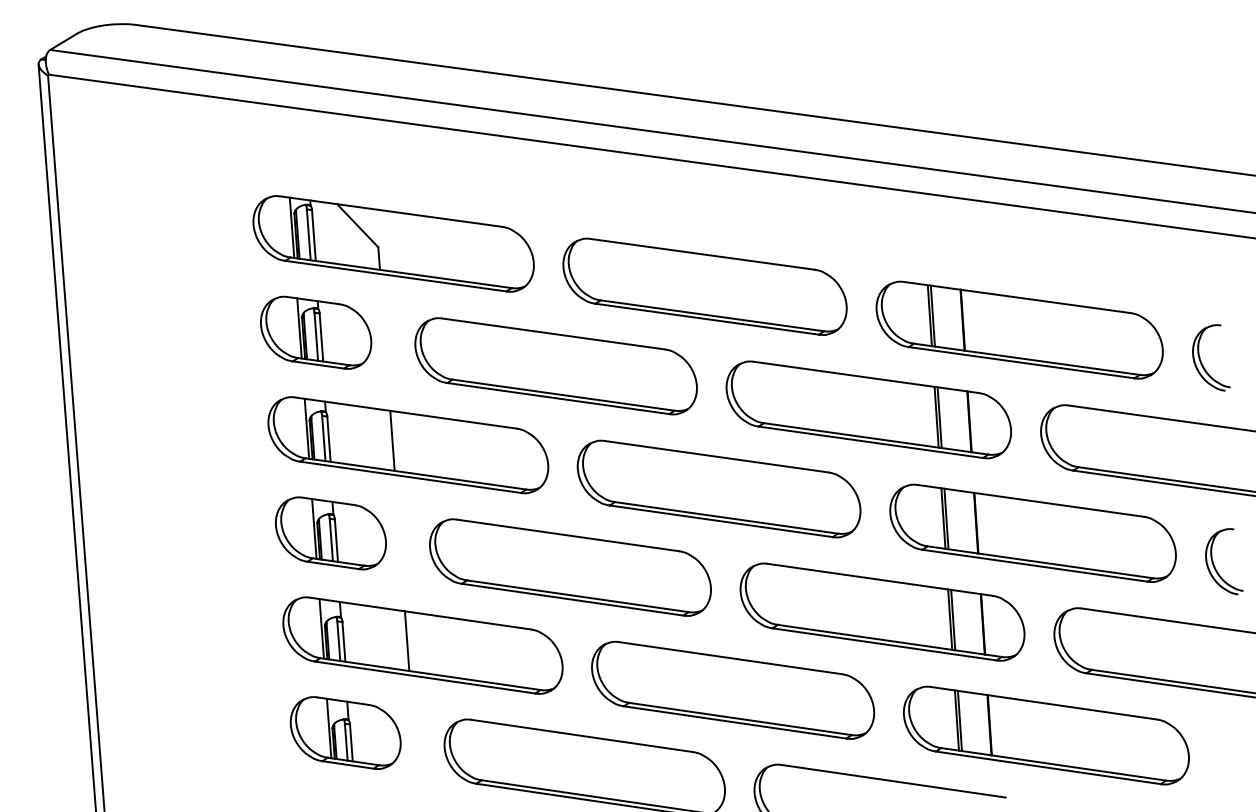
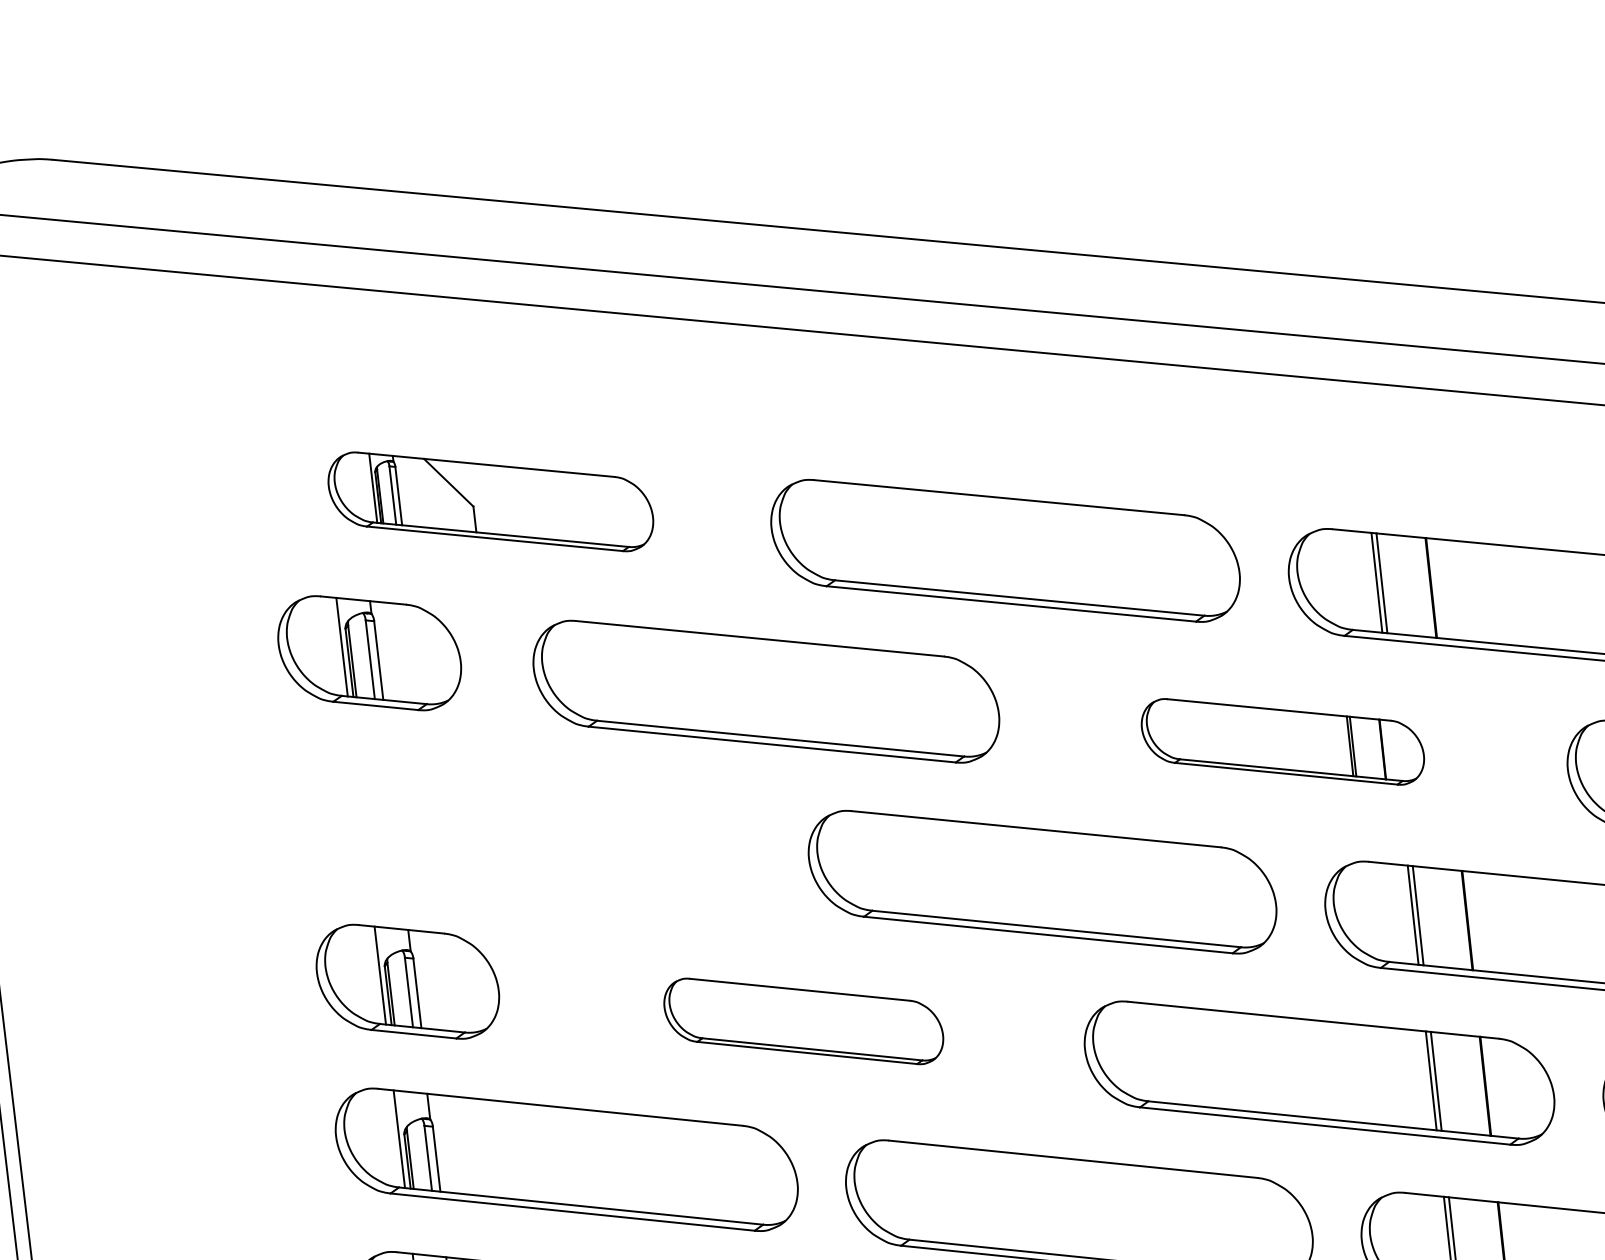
part: (393, 243) -> (490, 501), size x0.7
part: (868, 409) -> (1282, 741), size x0.6
part: (408, 445) -> (529, 832), removed
part: (570, 567) -> (803, 1021), size x0.6
line: (406, 641) -> (539, 1154), removed

